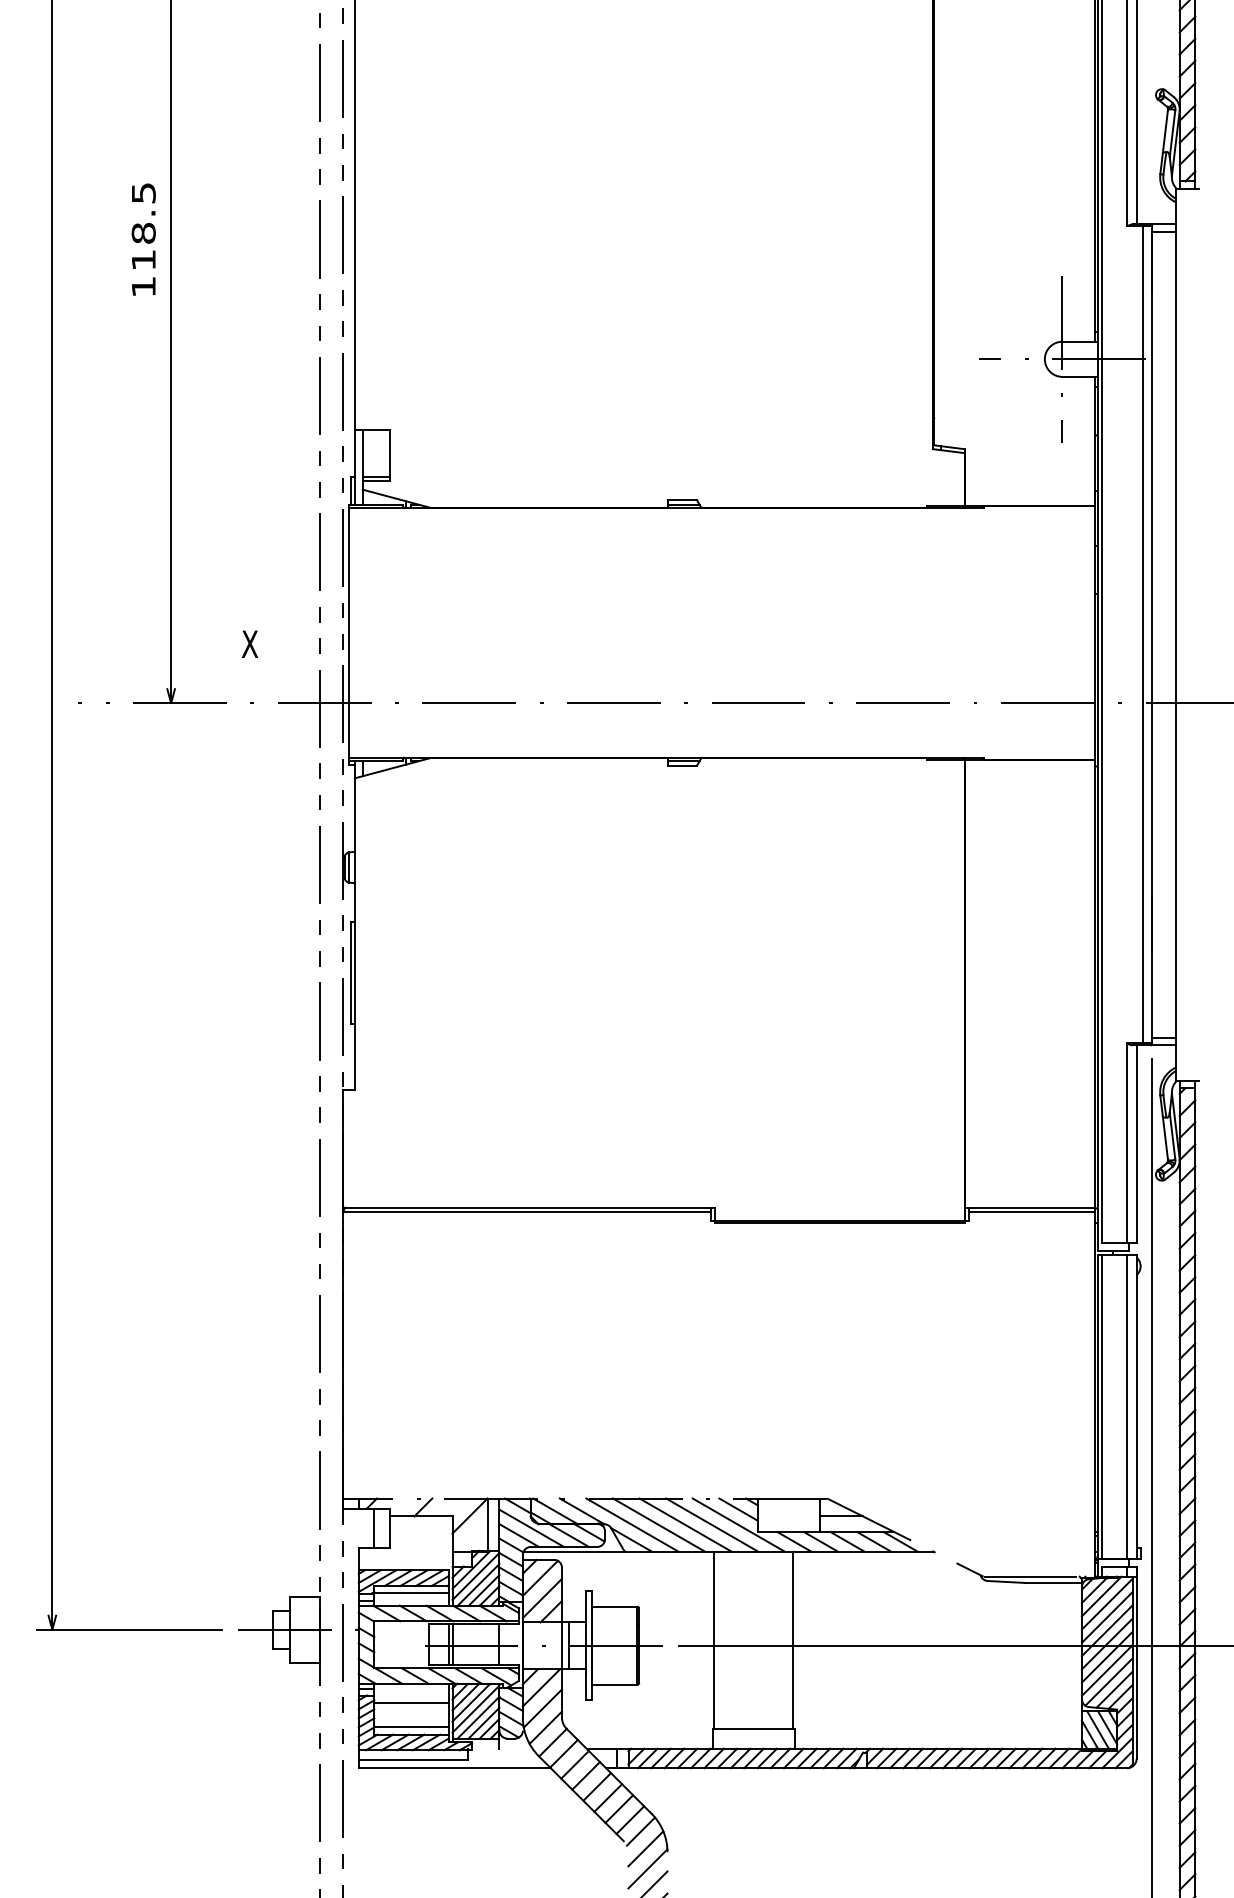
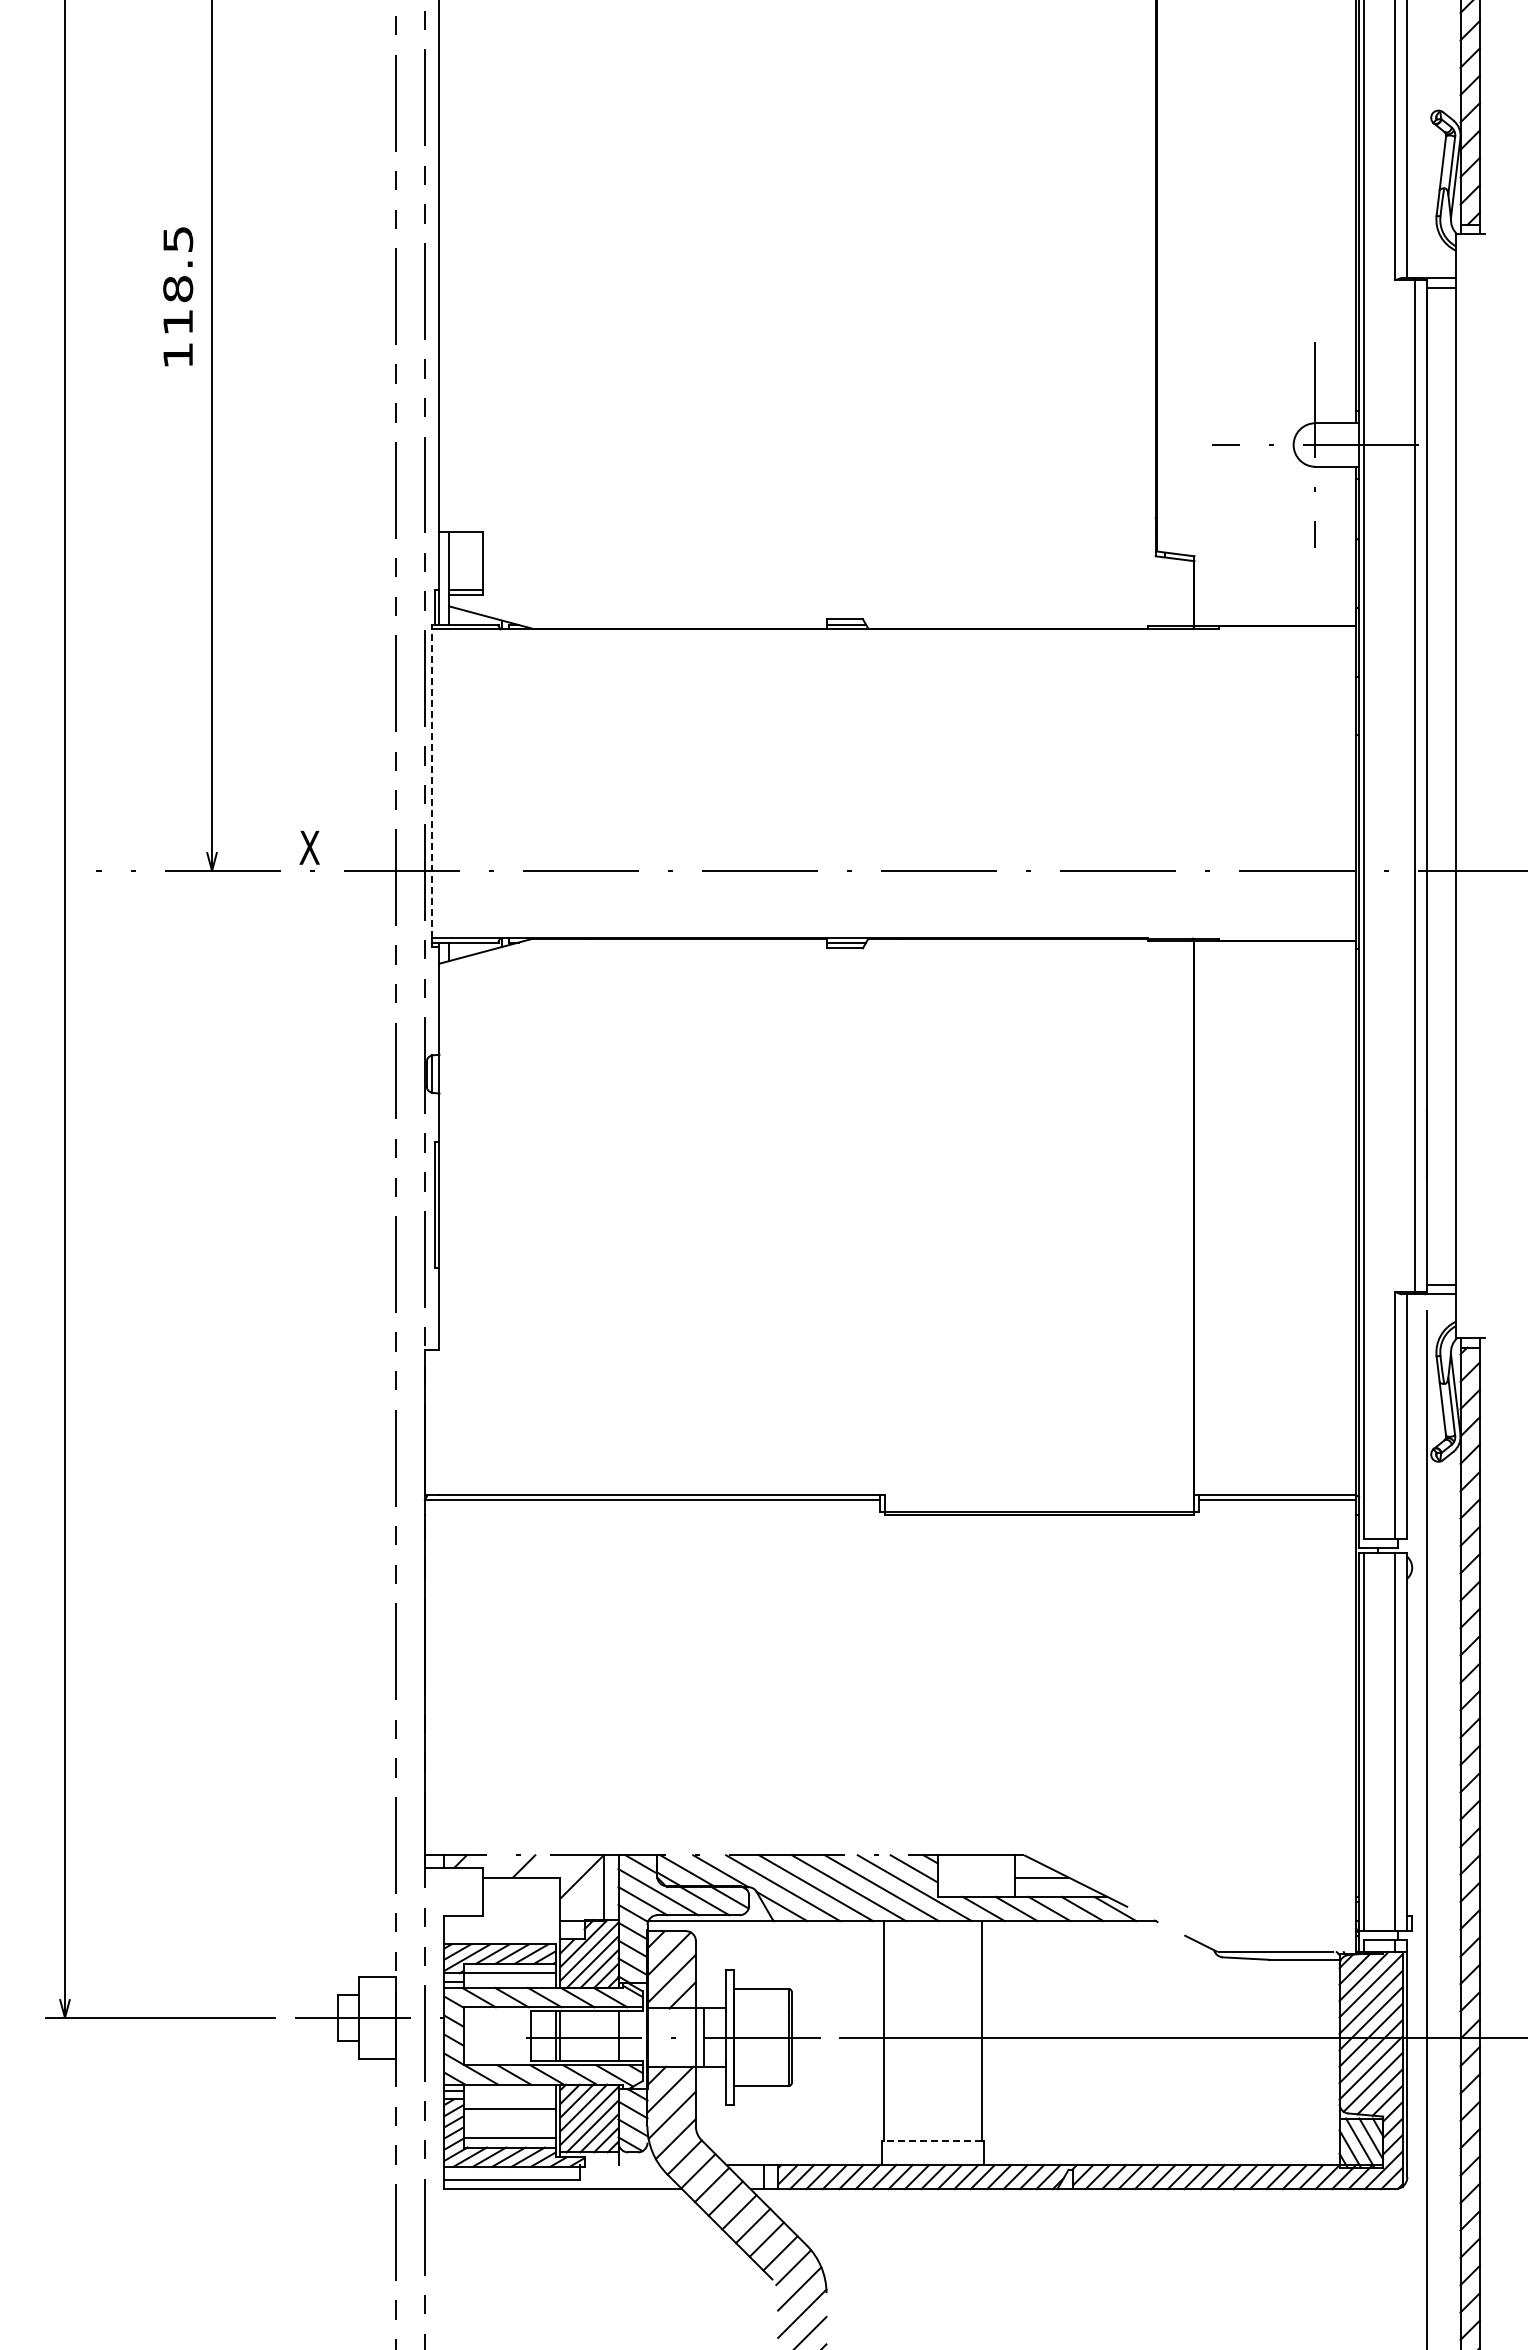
line: (348, 632) -> (431, 783), solid -> dashed
text: (249, 644) -> (309, 847), moved
line: (374, 1527) -> (463, 1891), removed
line: (753, 1728) -> (933, 2140), solid -> dashed

